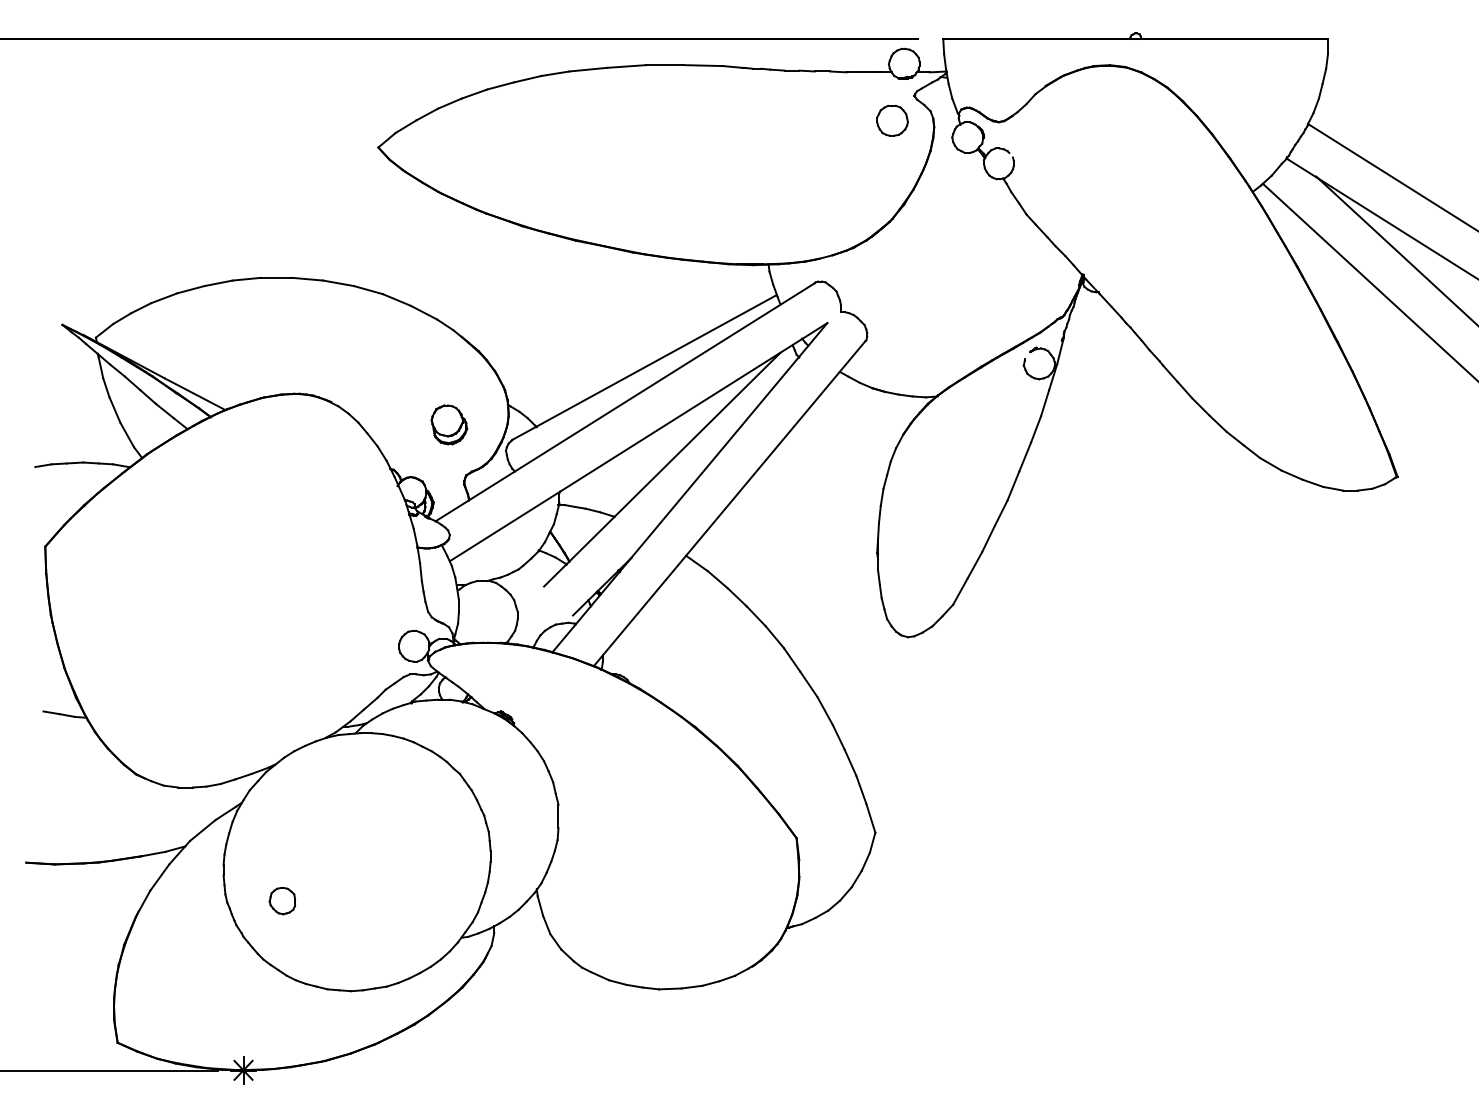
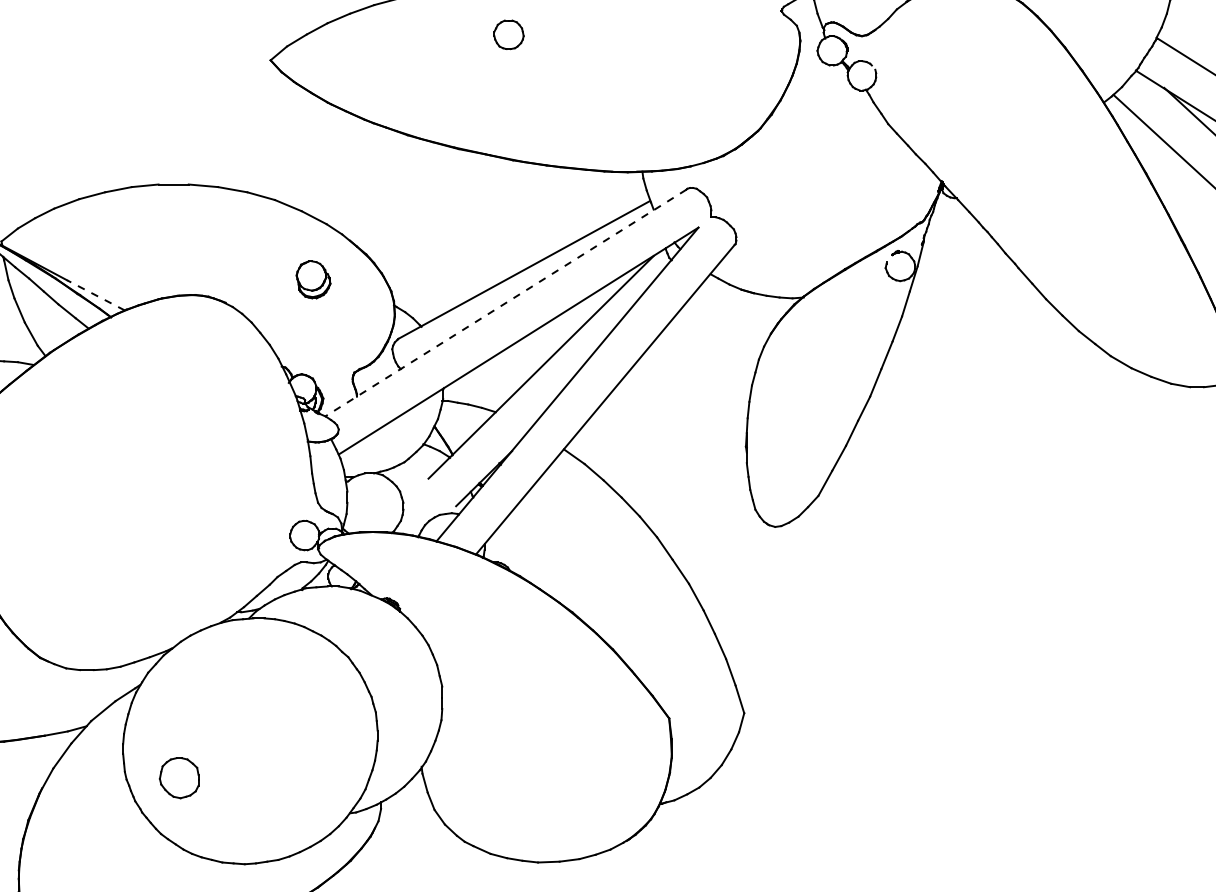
part: (892, 120) -> (509, 34), moved
line: (194, 393) -> (95, 294), solid -> dashed
line: (625, 402) -> (506, 303), solid -> dashed
part: (449, 424) -> (313, 279), moved
part: (282, 901) -> (179, 778), size x1.6

